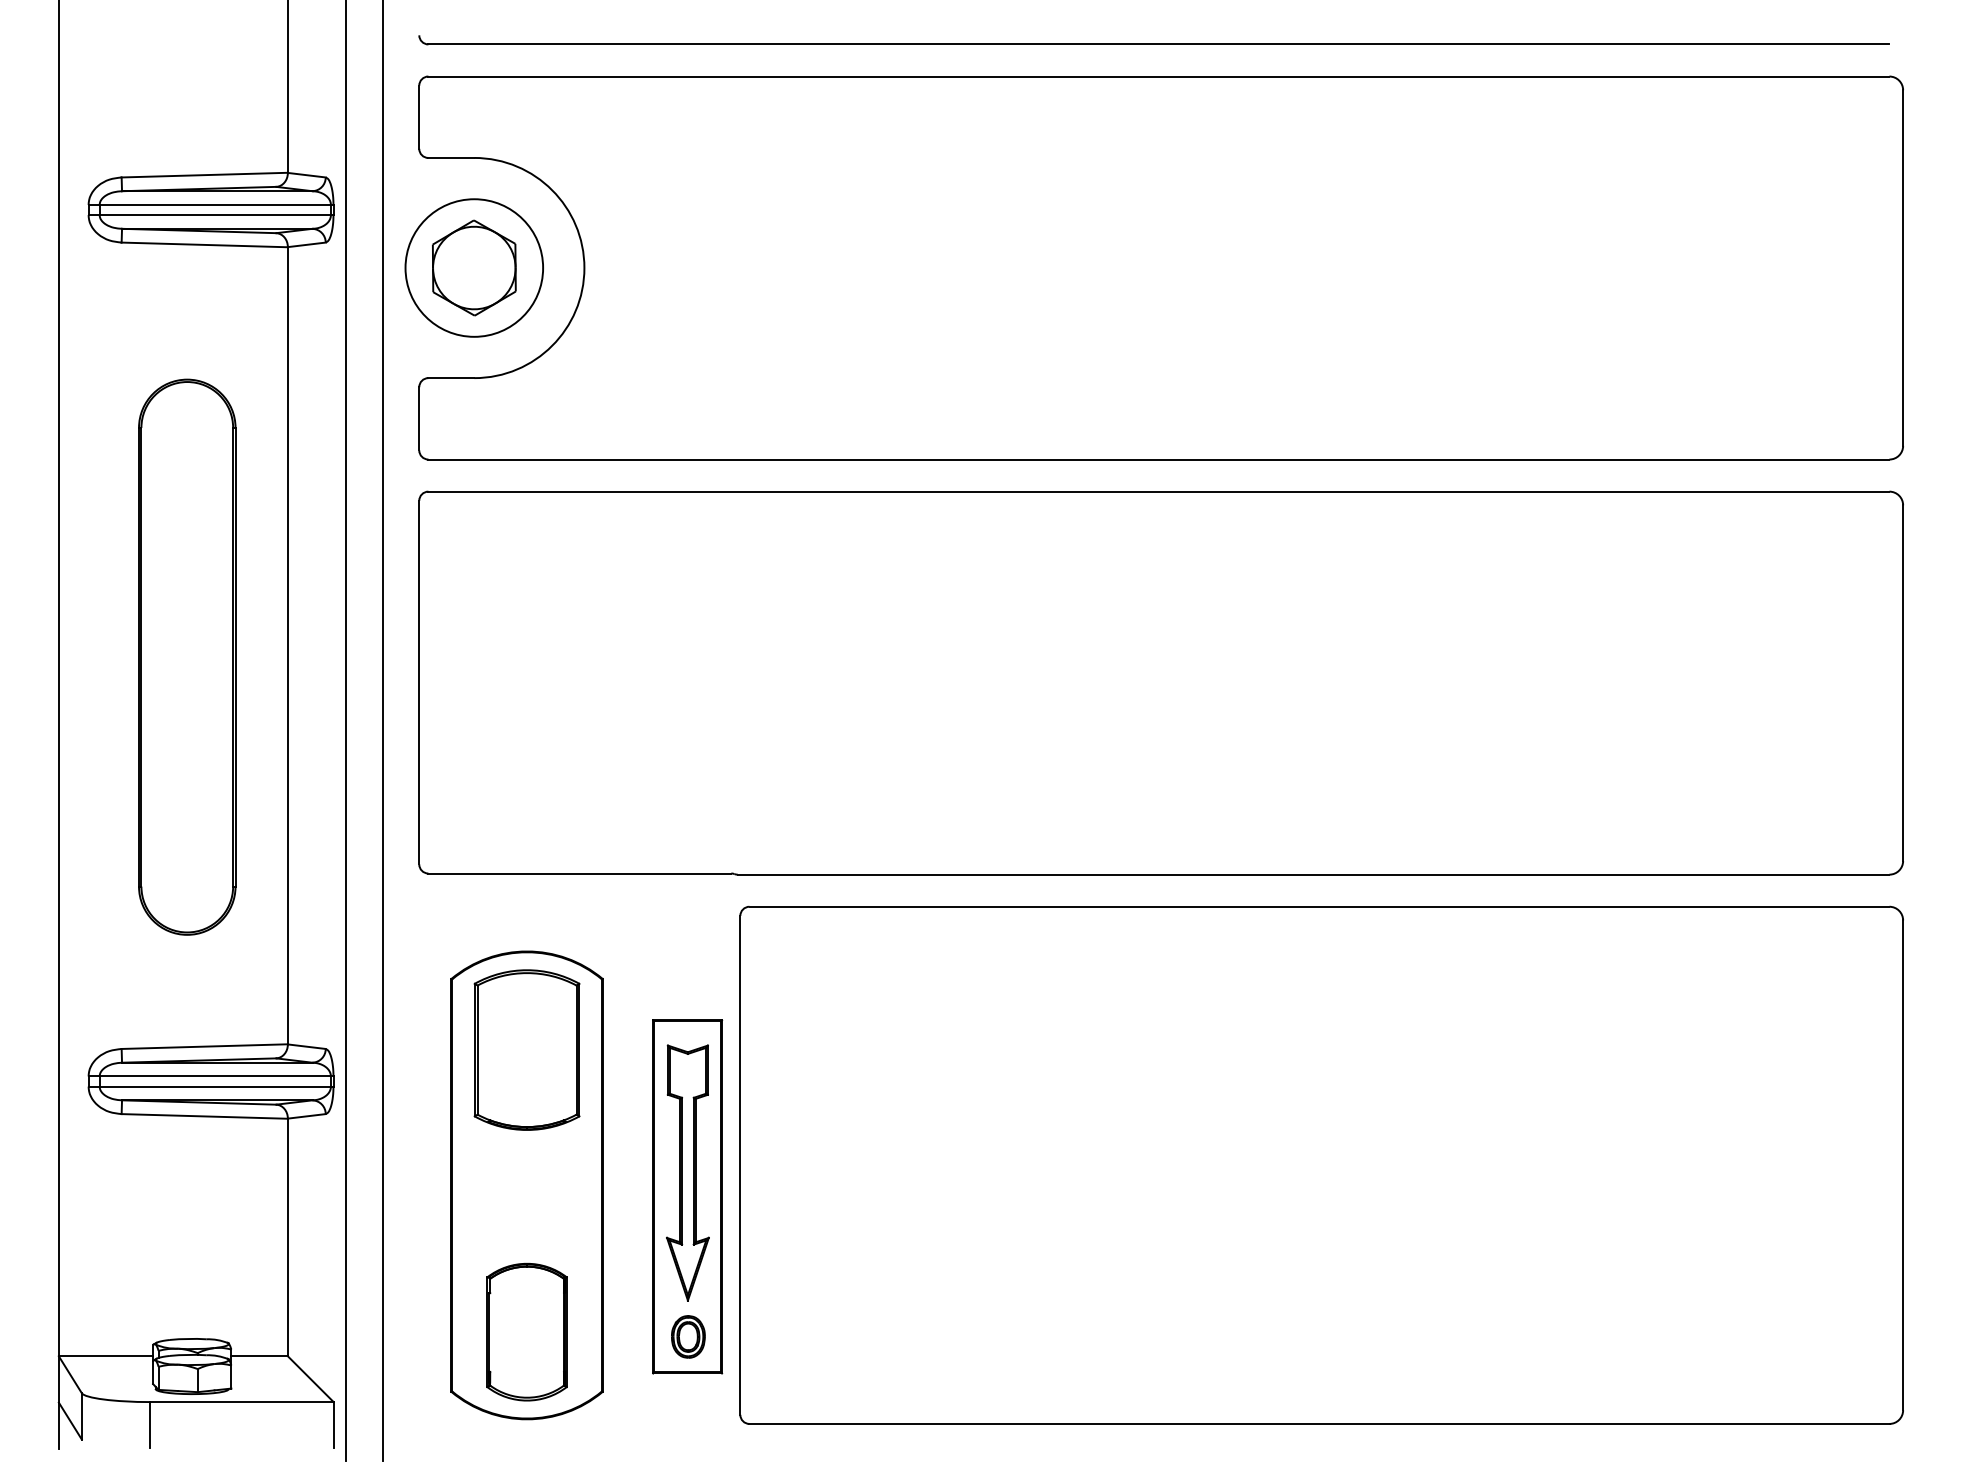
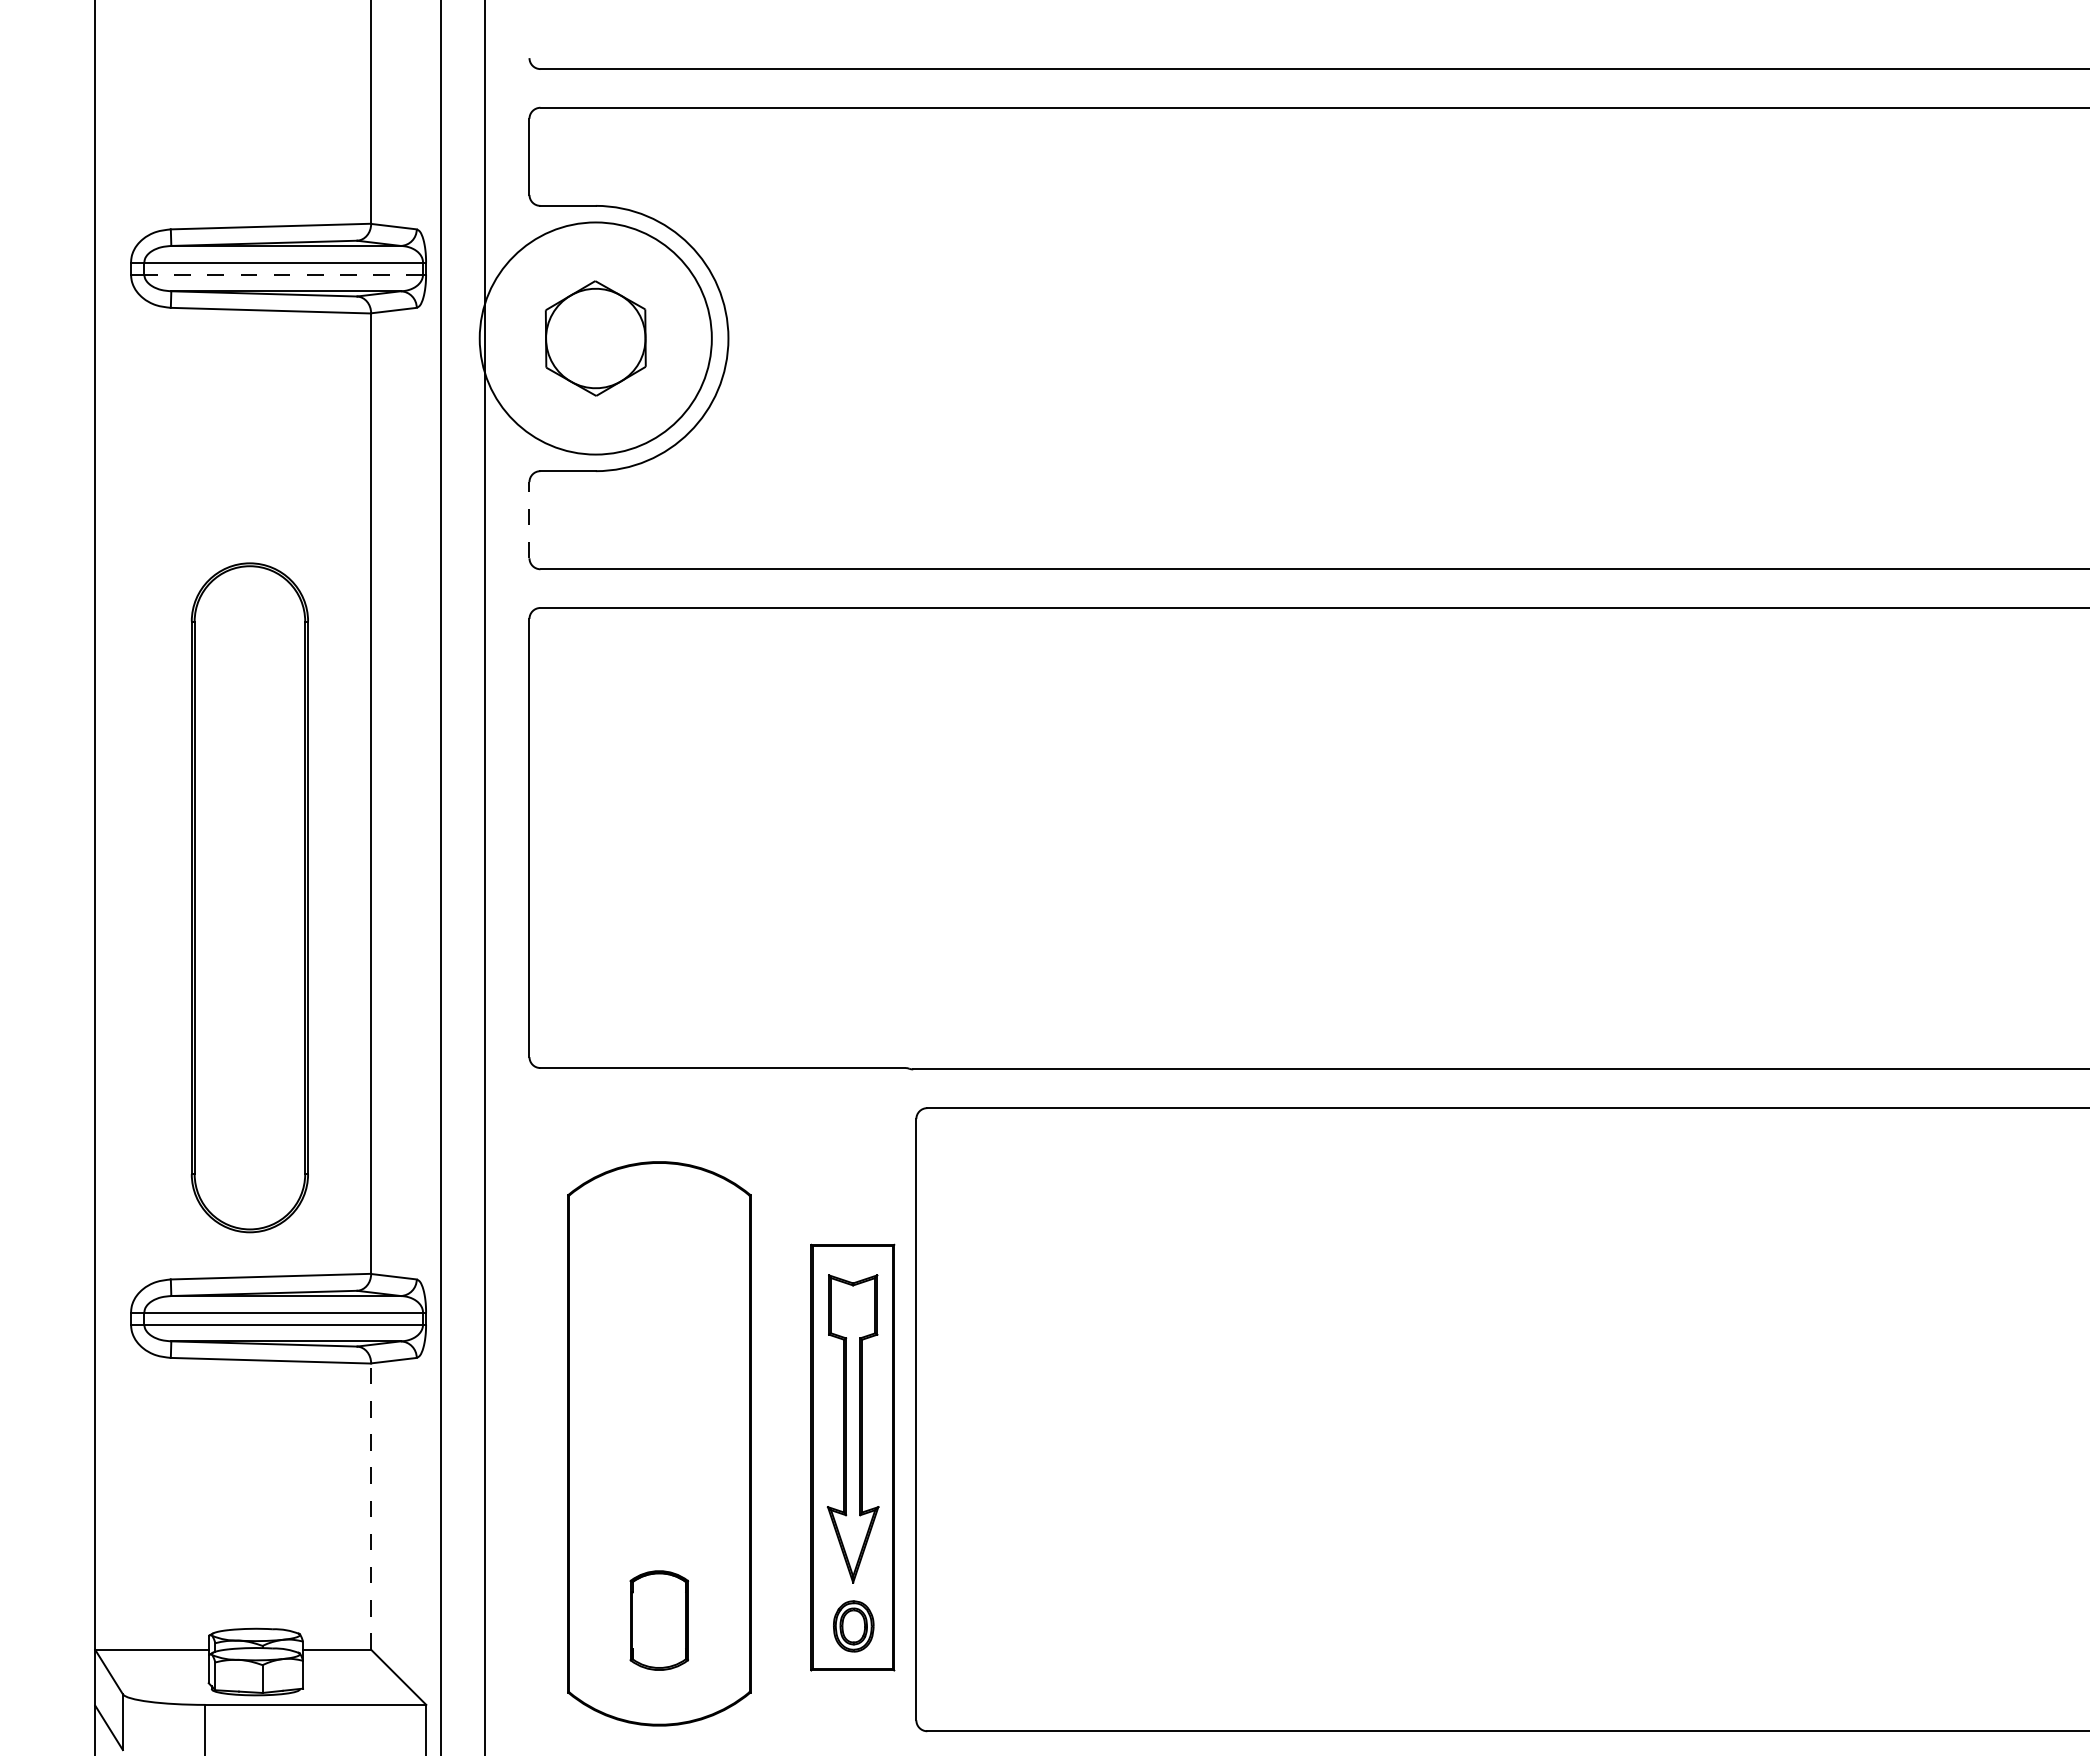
line: (215, 215) -> (283, 275), solid -> dashed
circle: (474, 267) -> (596, 337), size x1.4
line: (419, 418) -> (529, 519), solid -> dashed
part: (187, 656) -> (250, 896), moved
part: (526, 1049) -> (658, 1280), removed
line: (287, 1237) -> (370, 1506), solid -> dashed
part: (526, 1331) -> (658, 1619), size x0.6

